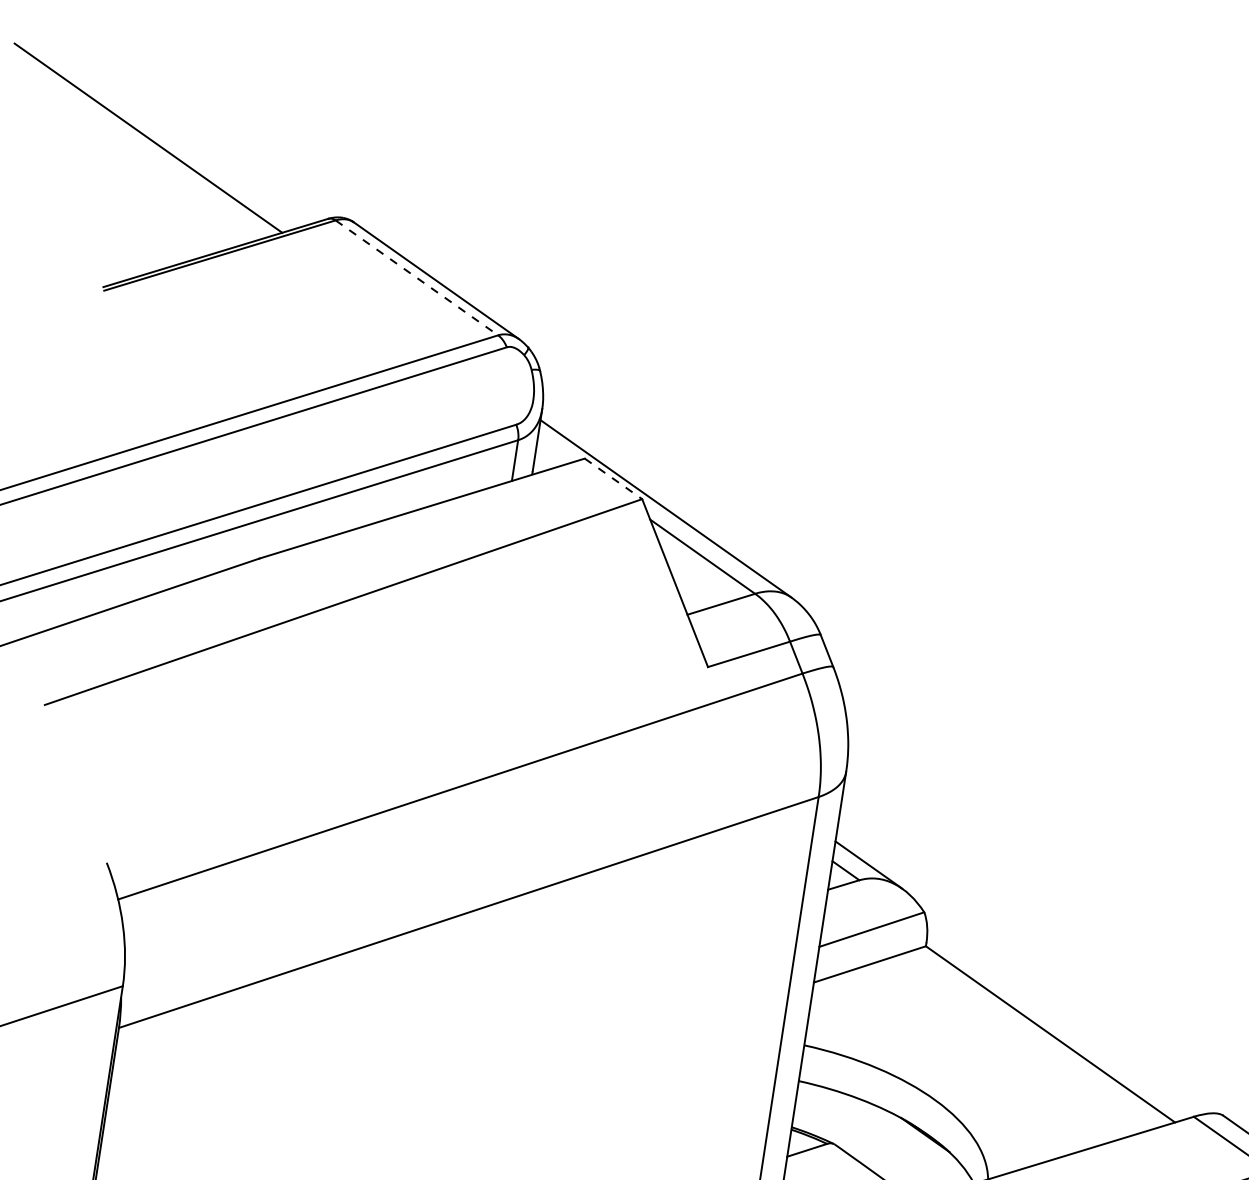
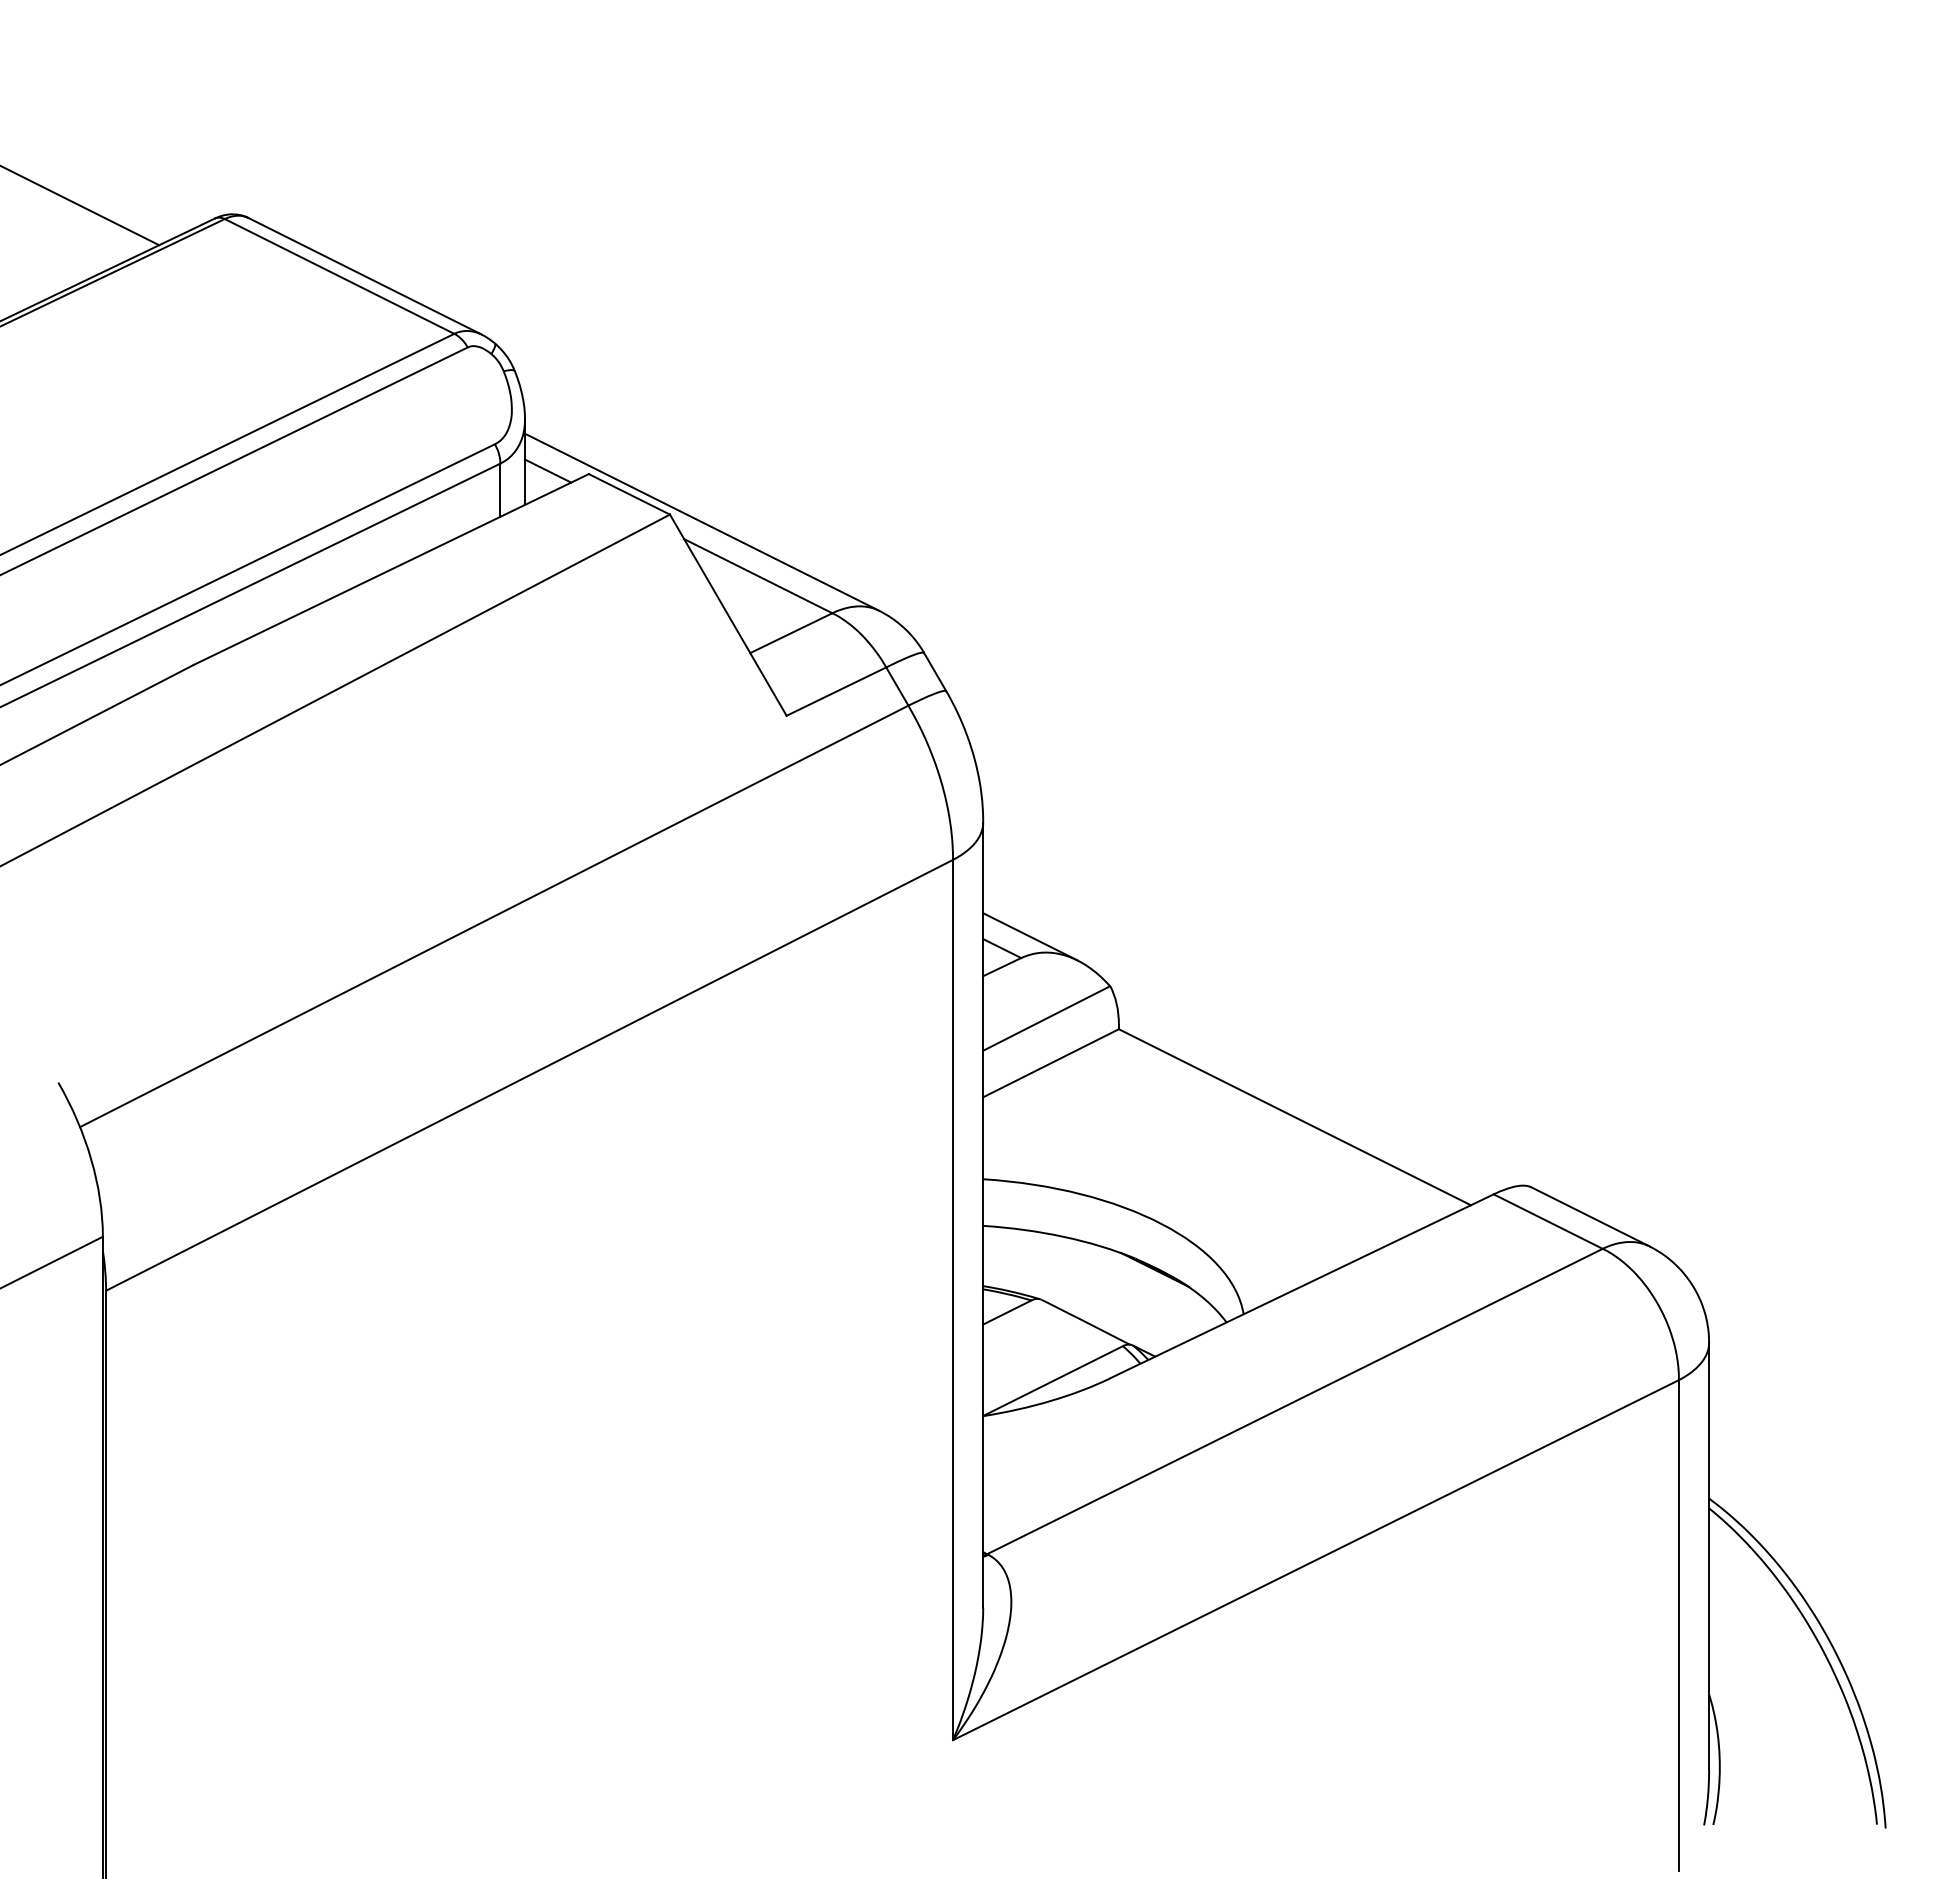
line: (417, 278) -> (340, 276), dashed -> solid
line: (554, 451) -> (548, 470), added
line: (613, 479) -> (629, 494), dashed -> solid

